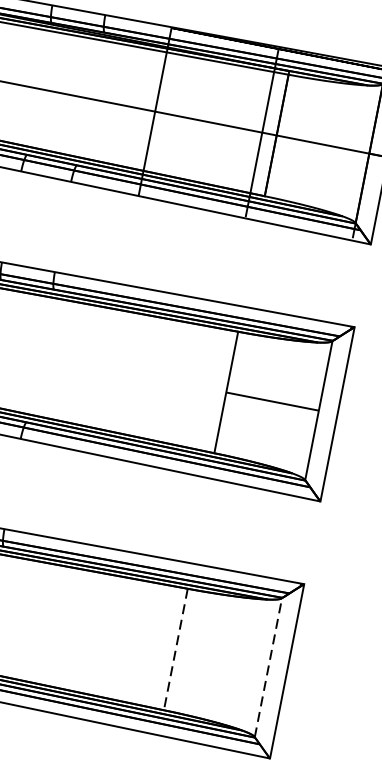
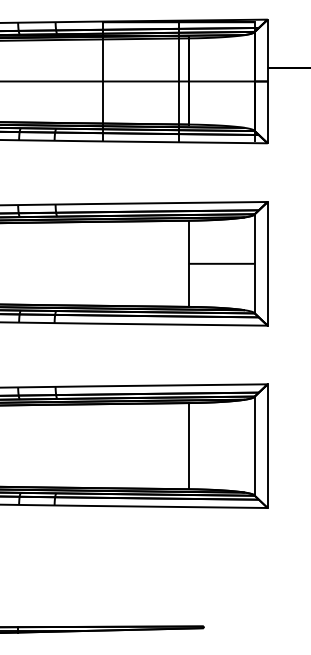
line: (175, 649) -> (188, 446), dashed -> solid
line: (268, 666) -> (254, 445), dashed -> solid

